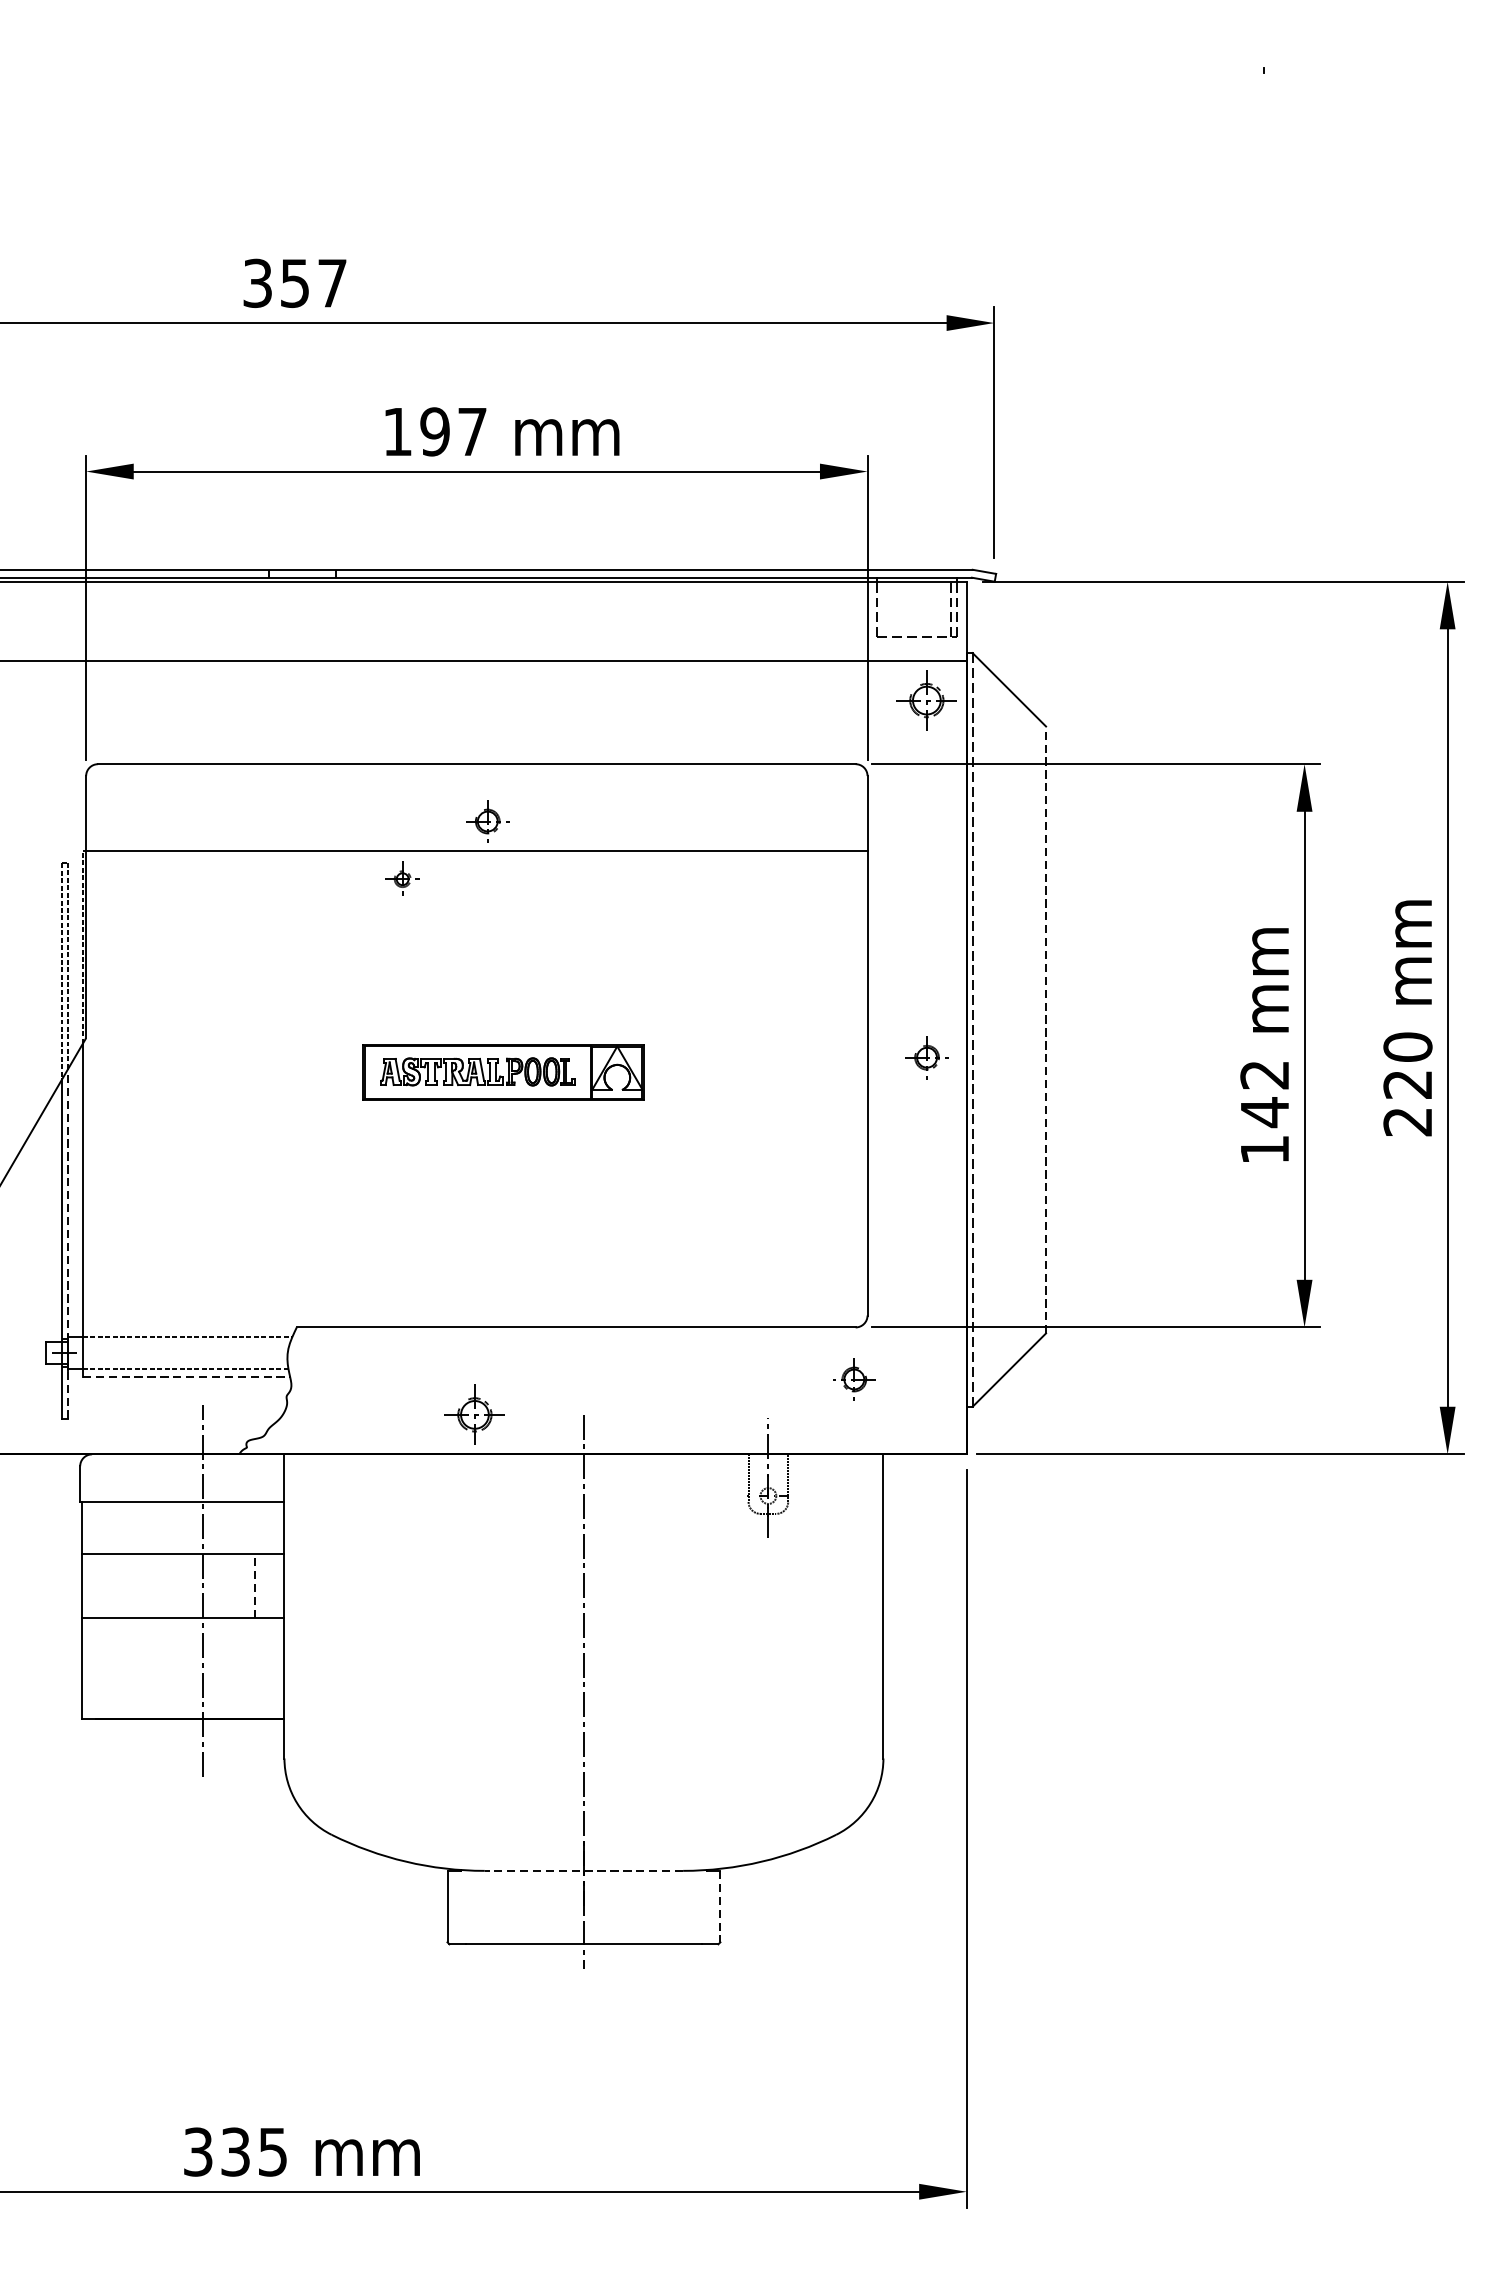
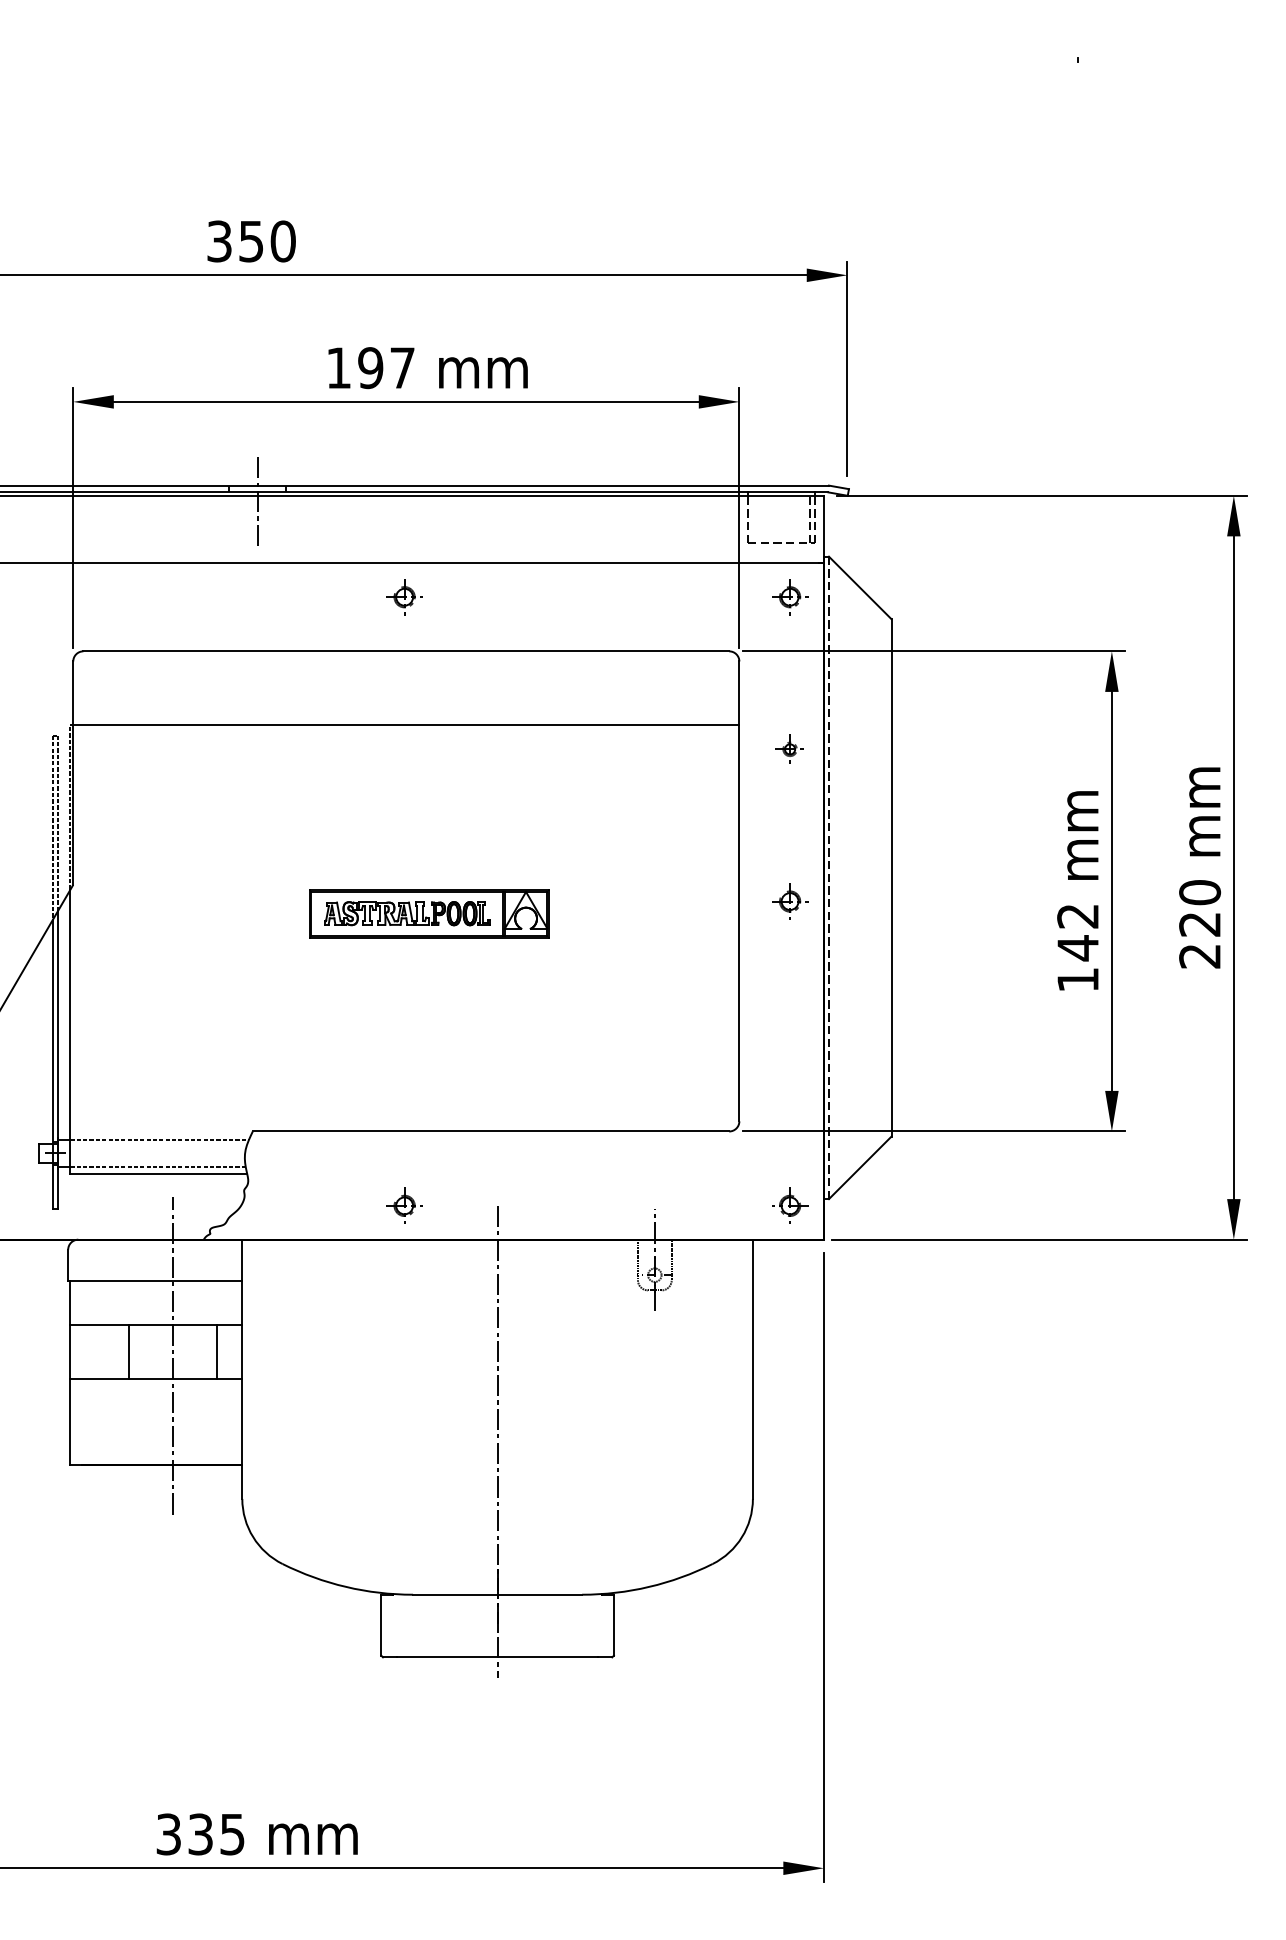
text: (331, 283) -> (282, 241), 357 -> 350
line: (302, 588) -> (257, 501), added
part: (927, 701) -> (790, 597), size x0.71
part: (487, 821) -> (404, 597), moved
part: (401, 878) -> (789, 748), moved
line: (1046, 1029) -> (891, 877), dashed -> solid
line: (68, 1242) -> (58, 1059), dashed -> solid
line: (187, 1376) -> (159, 1173), dashed -> solid
part: (854, 1379) -> (790, 1205), moved
part: (474, 1414) -> (404, 1205), size x0.71
line: (152, 1585) -> (129, 1351), added
line: (254, 1585) -> (216, 1351), dashed -> solid
line: (583, 1870) -> (497, 1594), dashed -> solid
line: (719, 1906) -> (613, 1625), dashed -> solid

